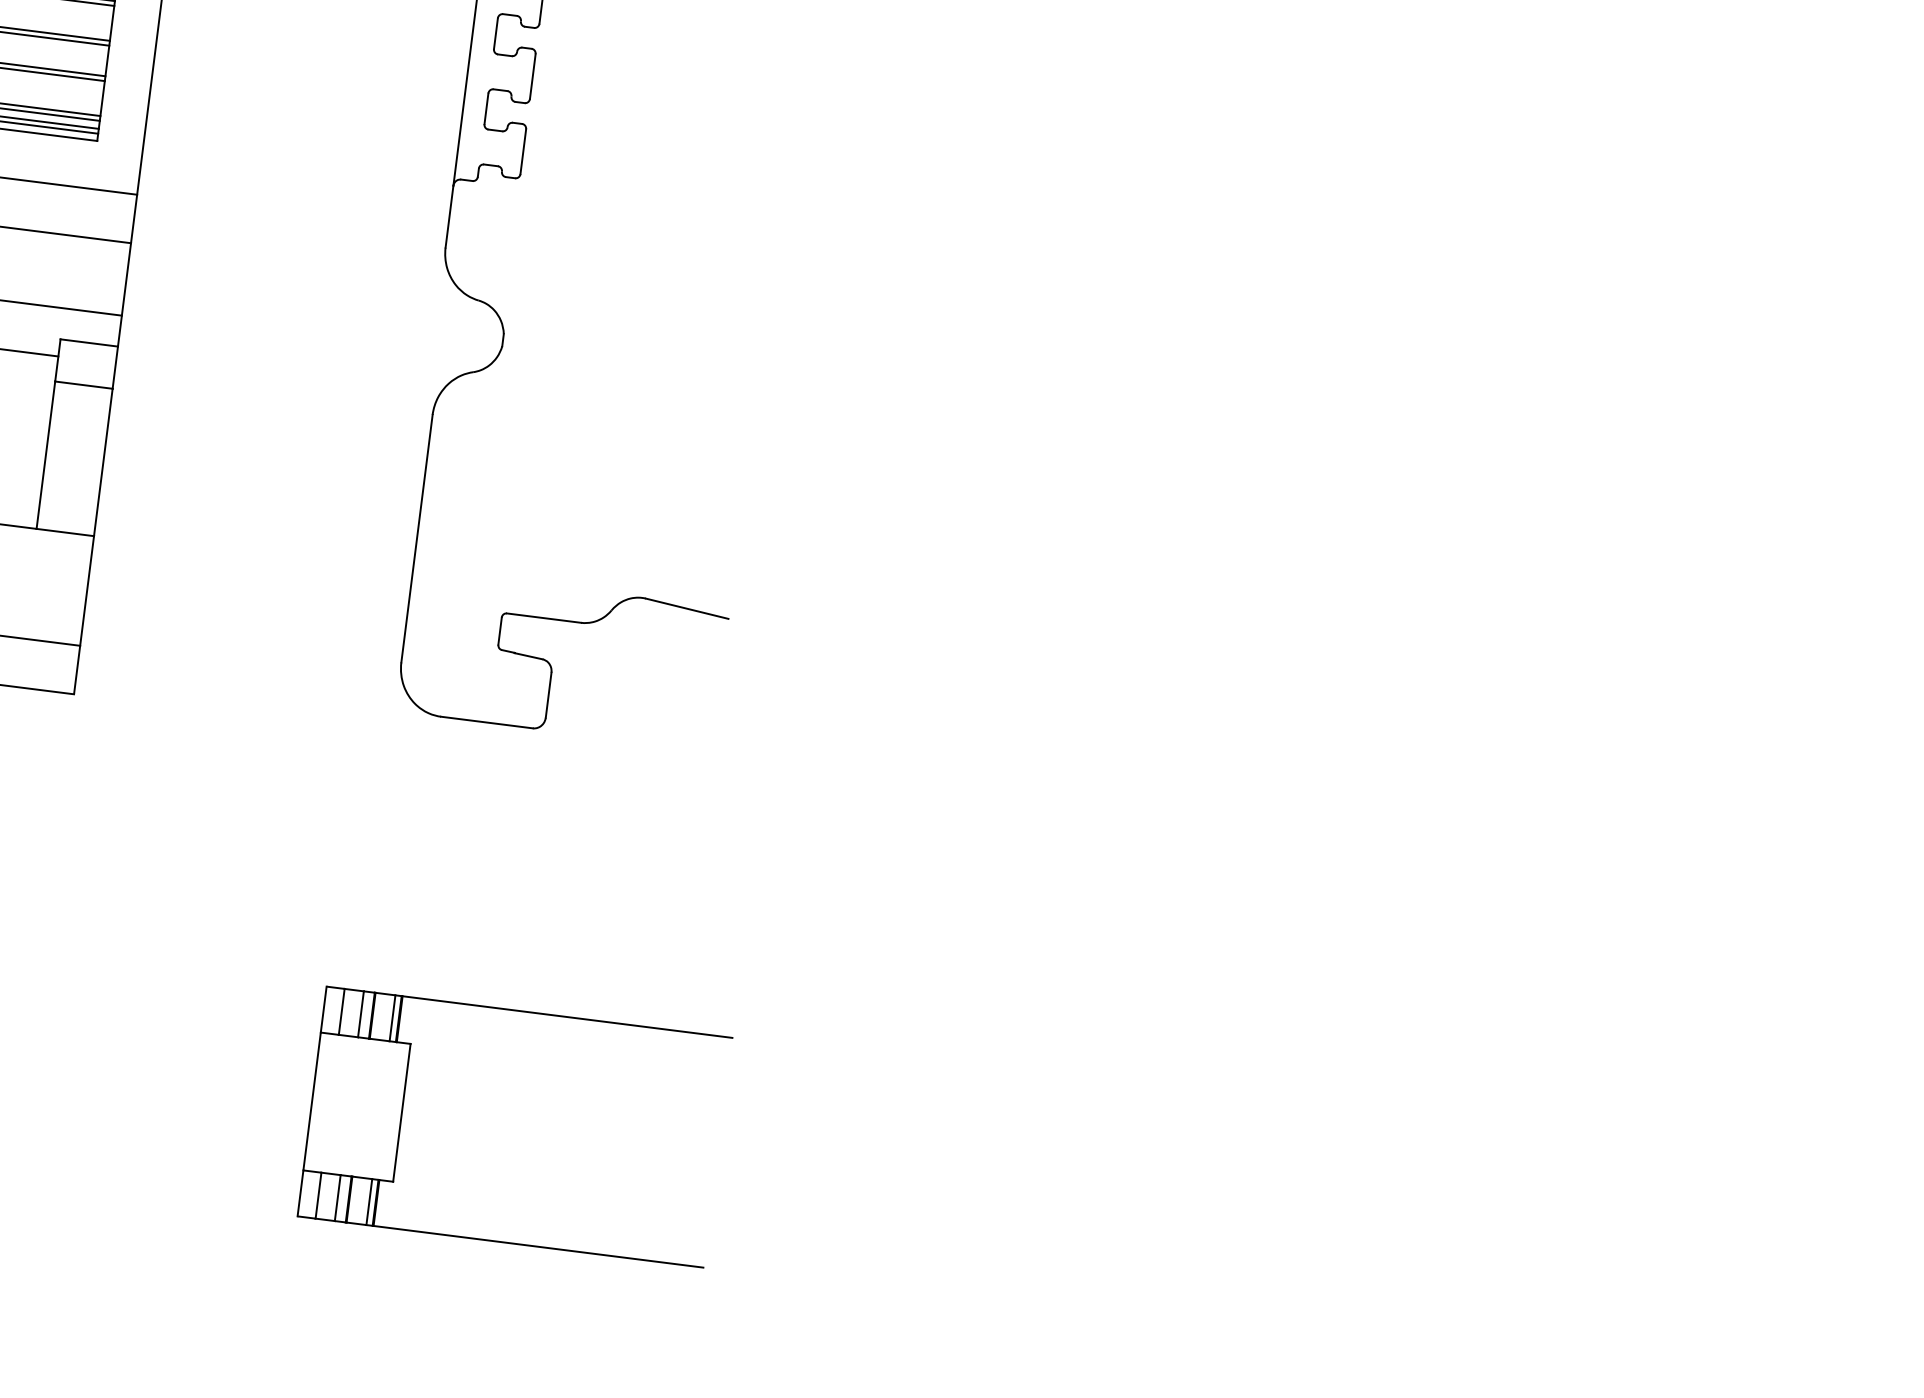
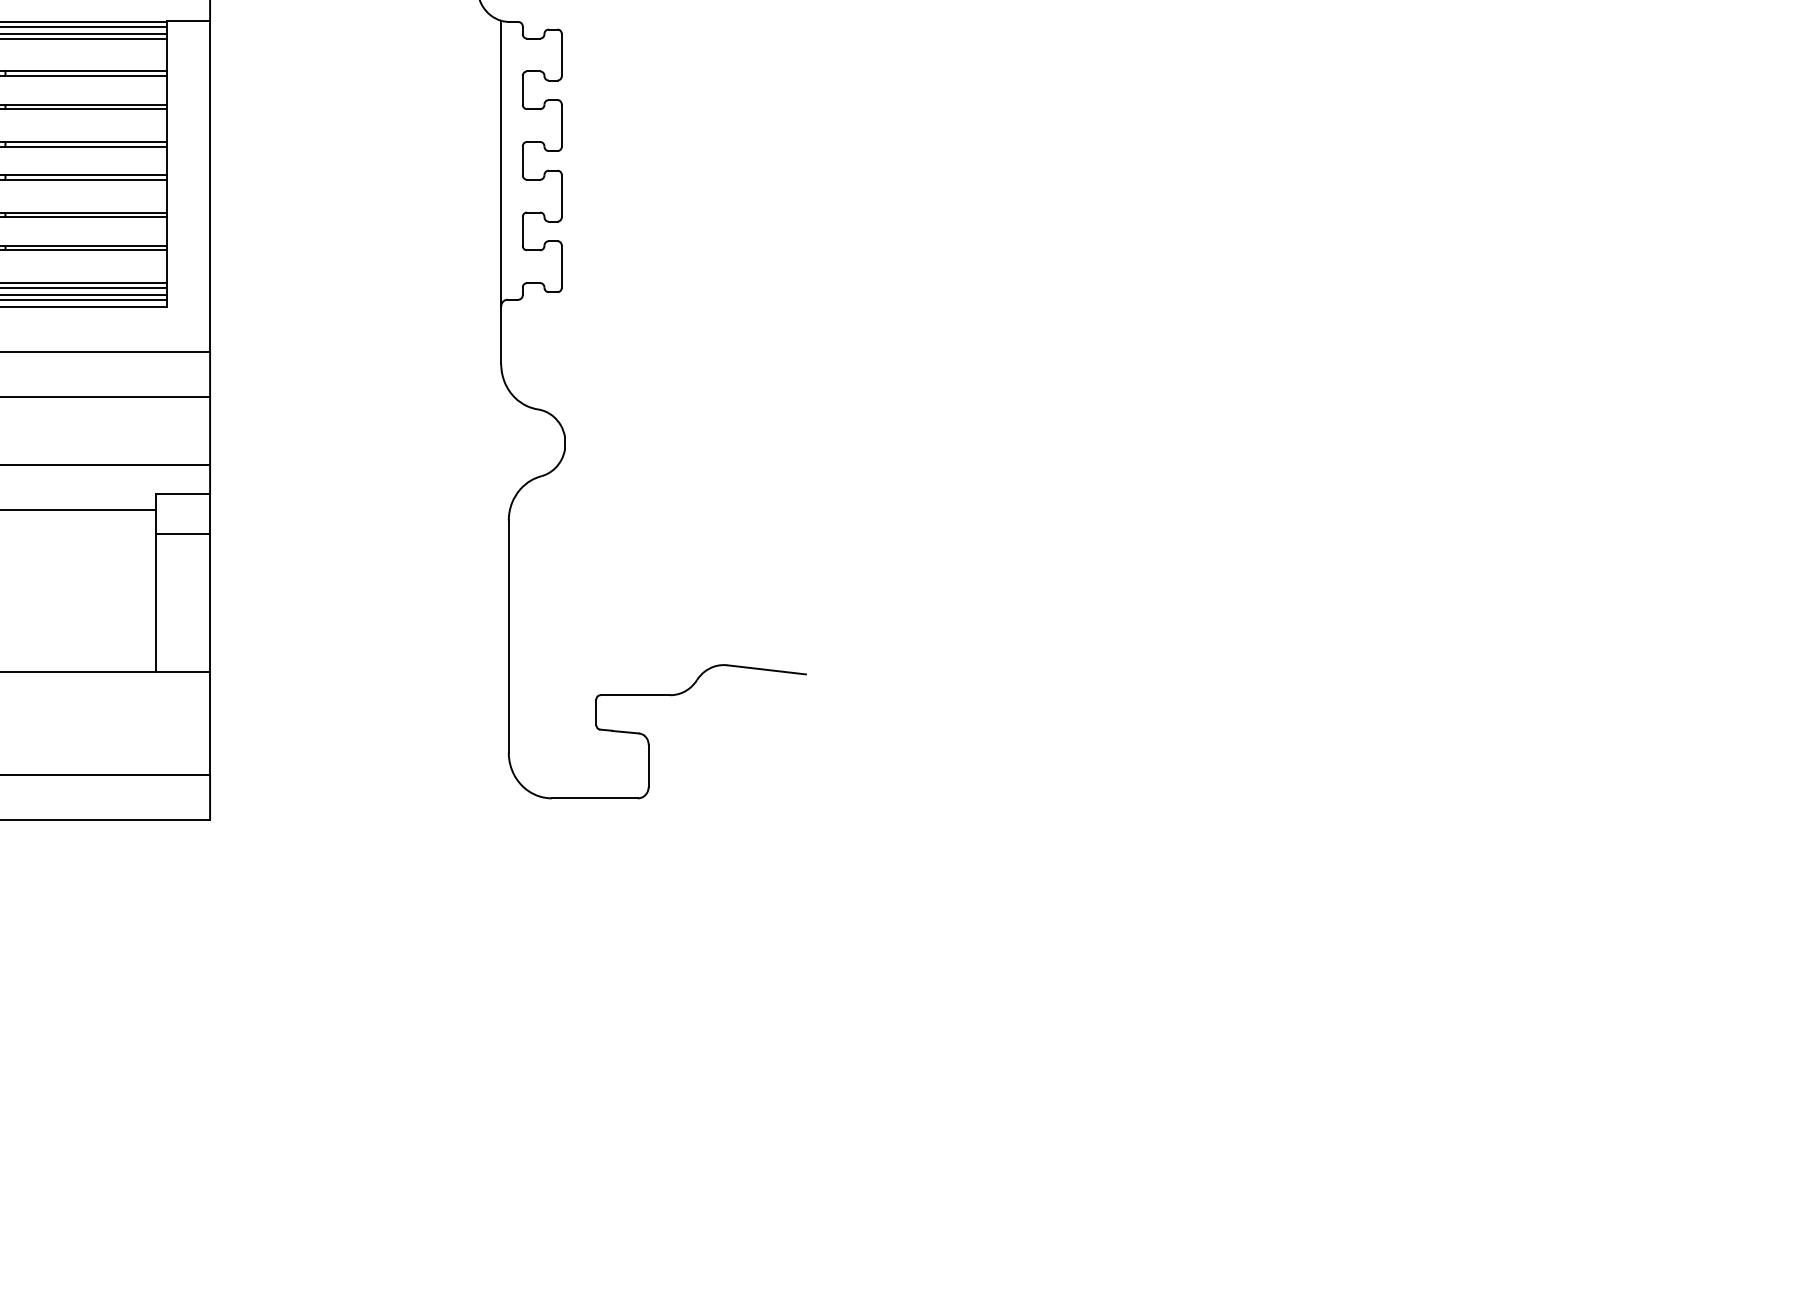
part: (402, 1112) -> (562, 1168), removed

